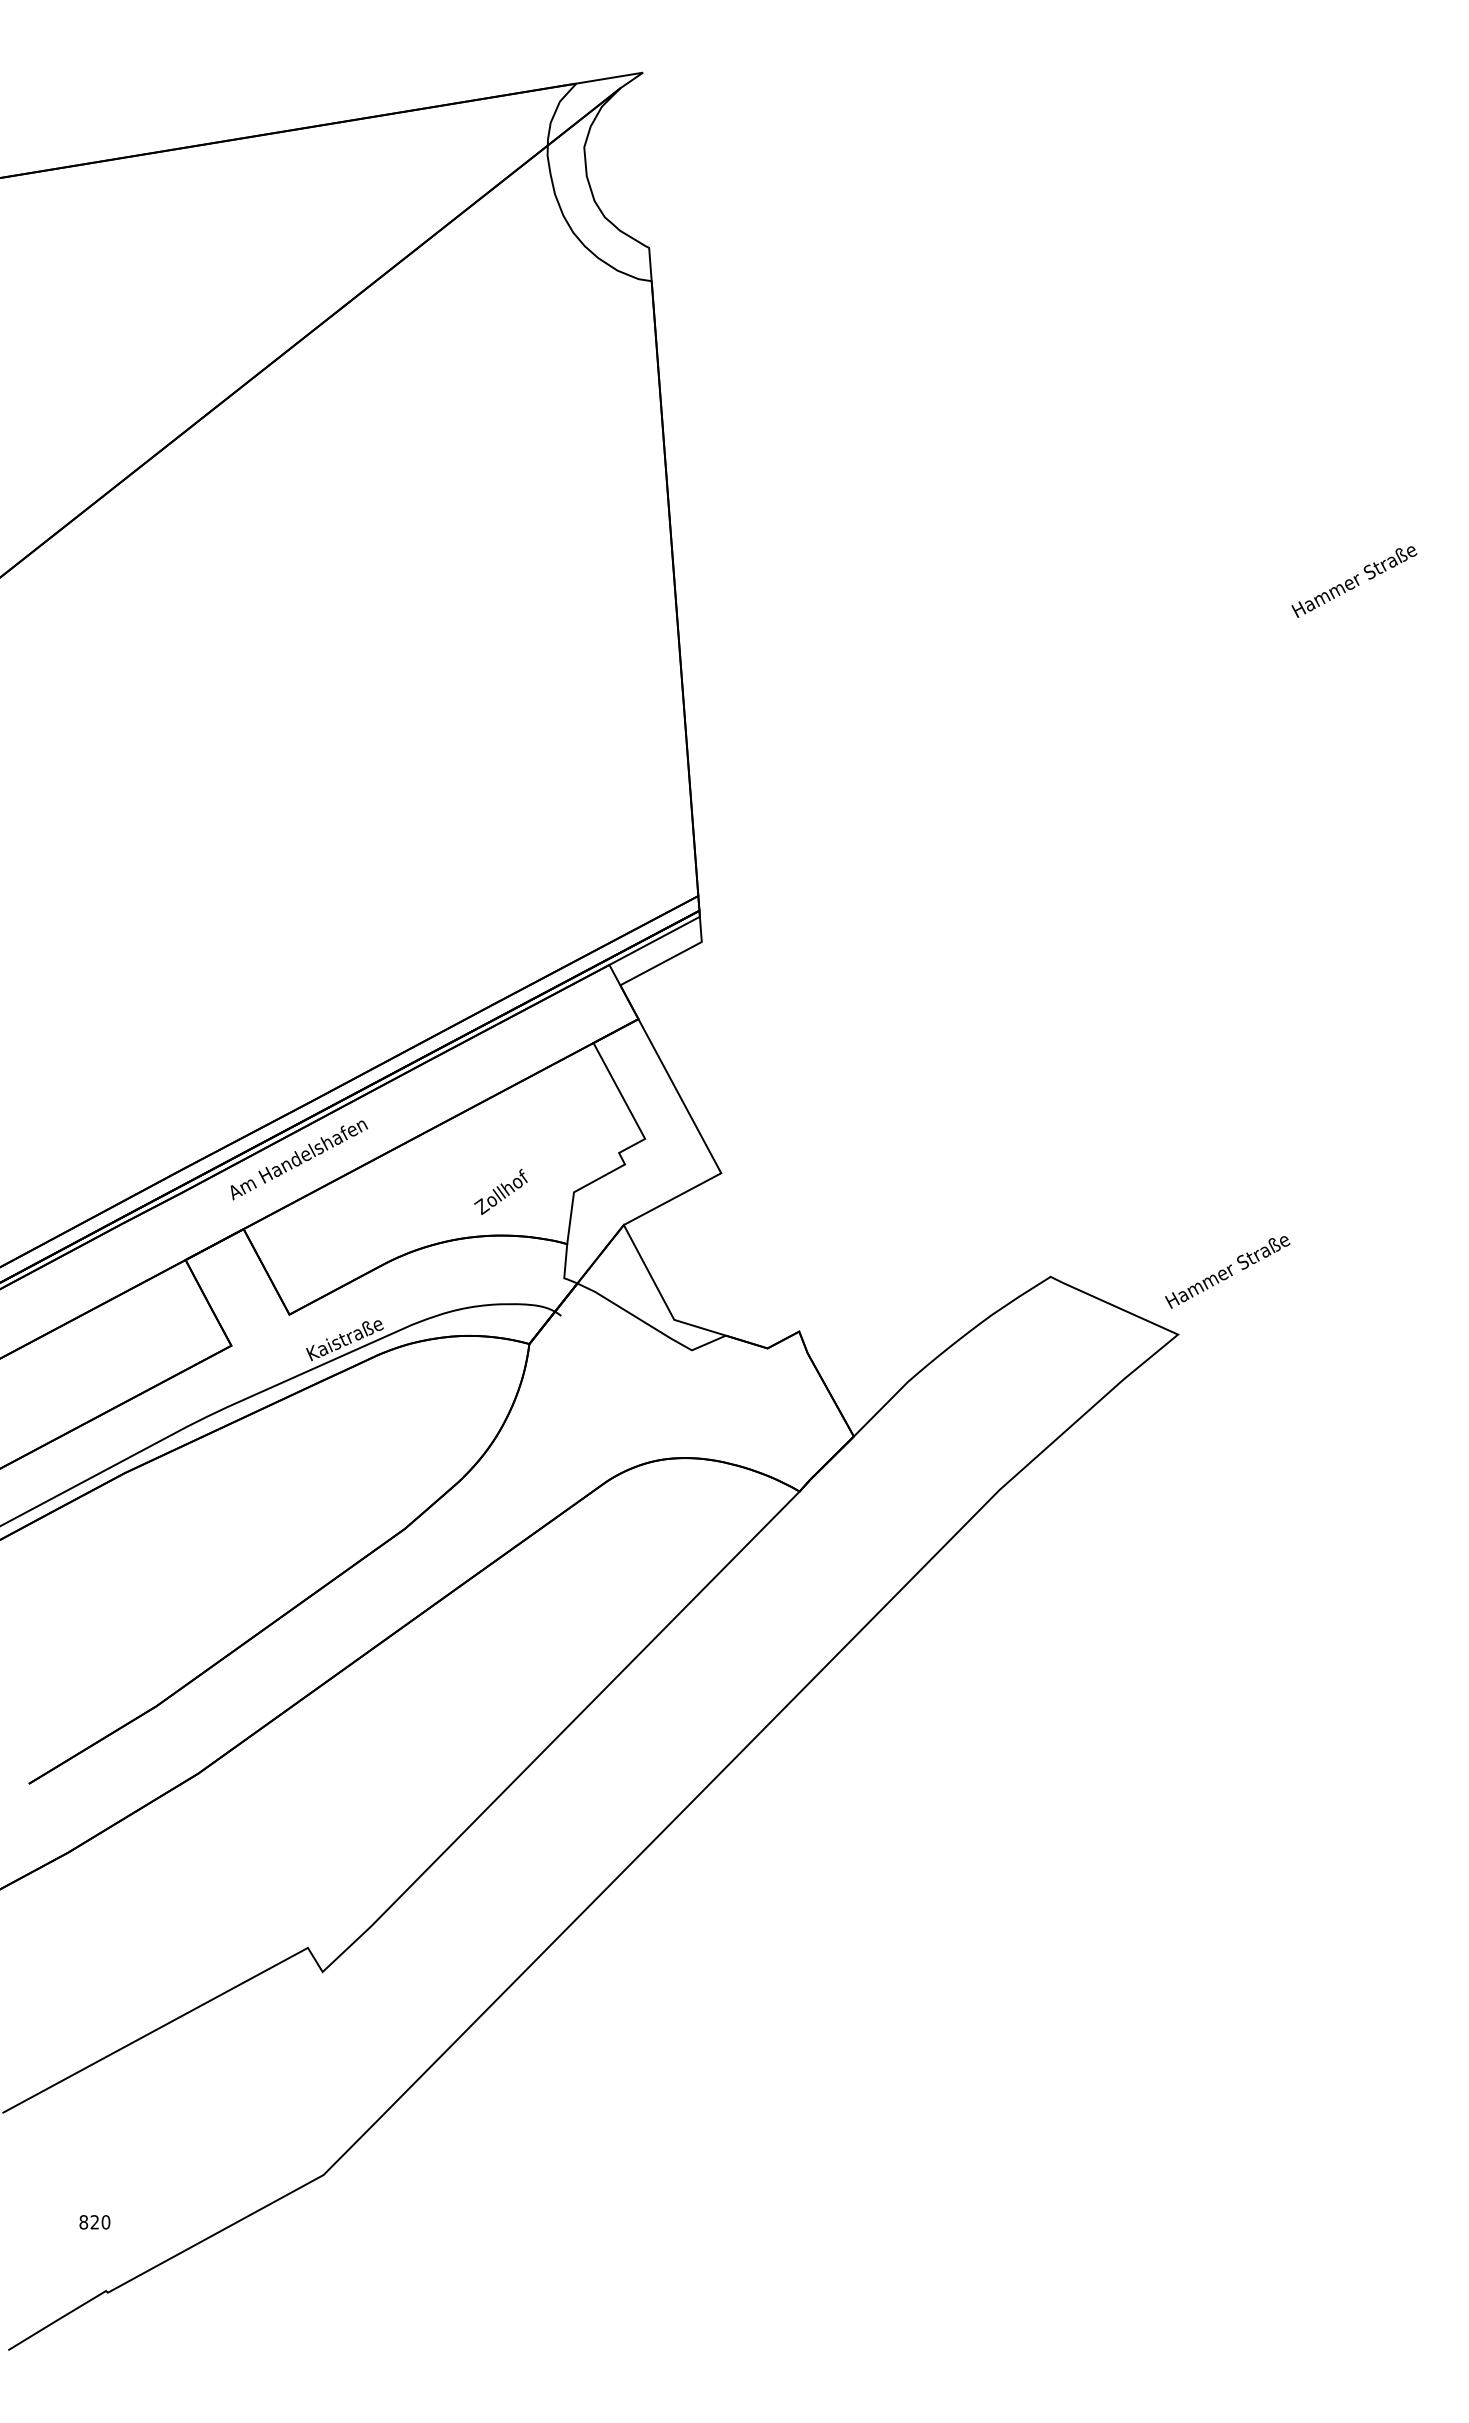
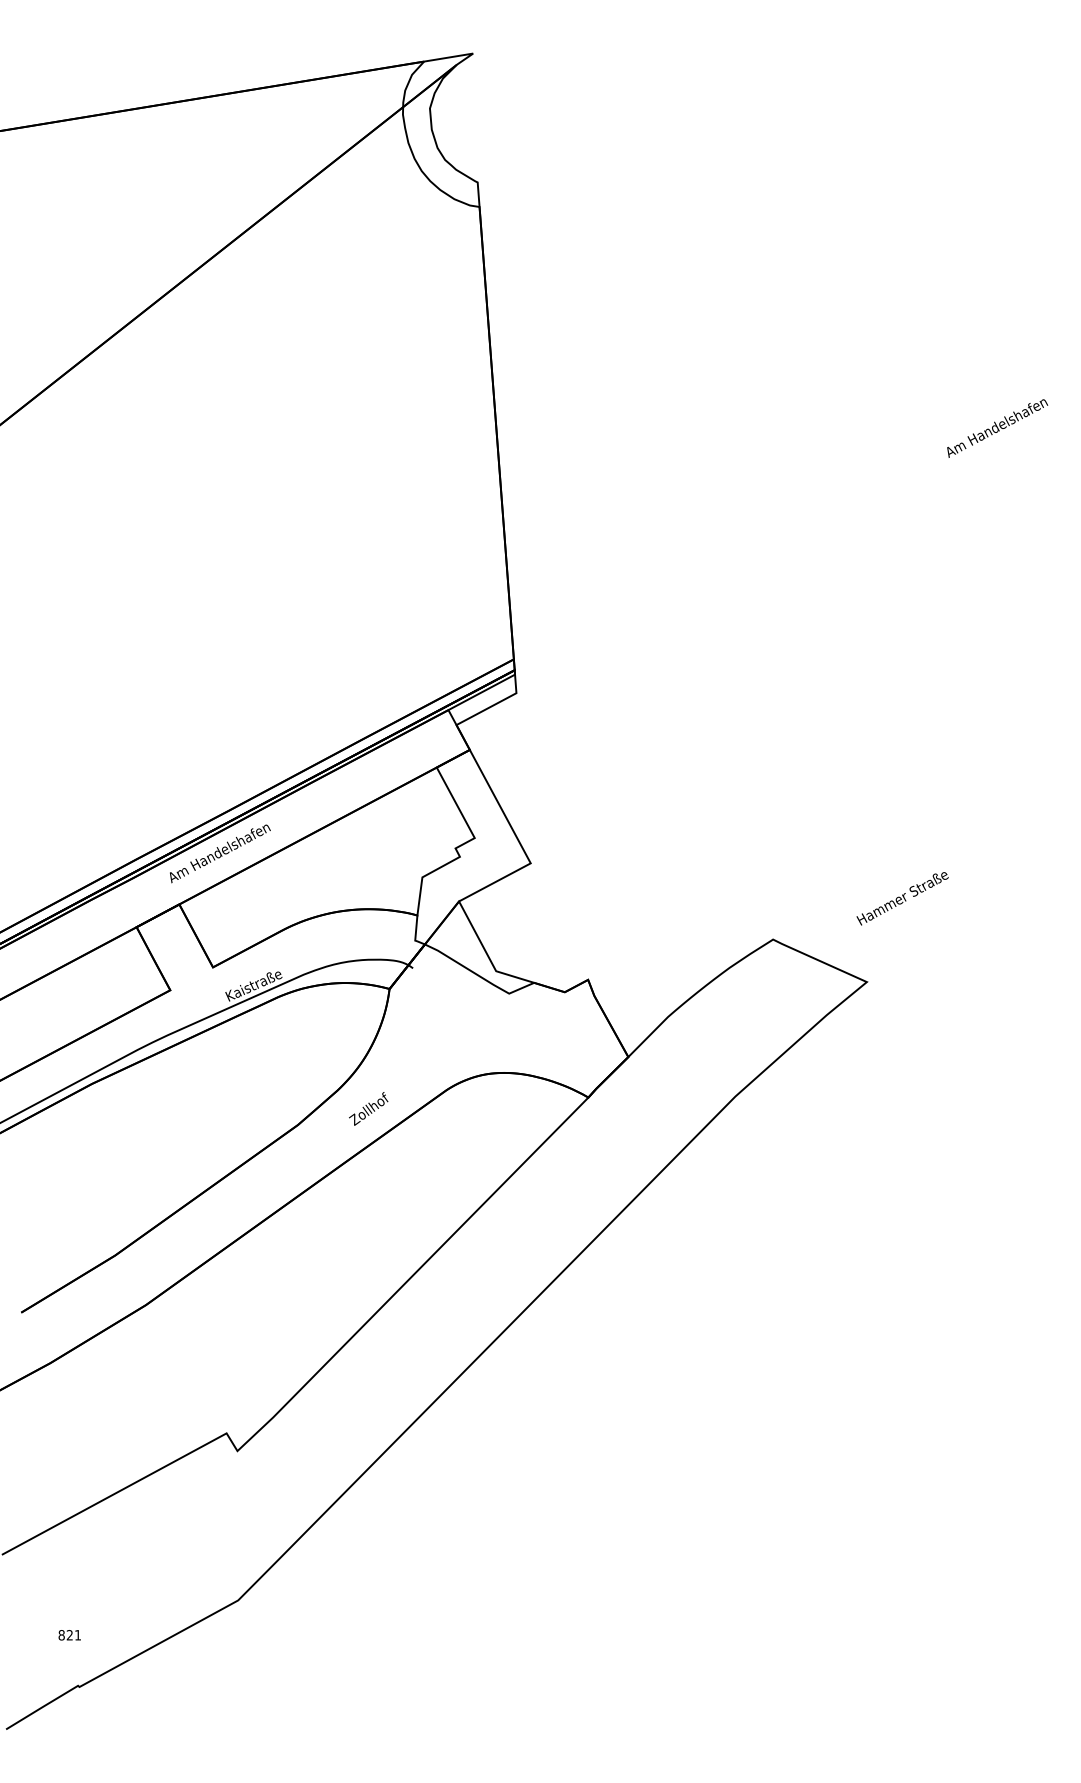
text: (1355, 582) -> (997, 428), Hammer Straße -> Am Handelshafen
text: (500, 1191) -> (368, 1108), moved
text: (1227, 1272) -> (902, 898), moved
text: (105, 2222) -> (77, 1635), 820 -> 821

